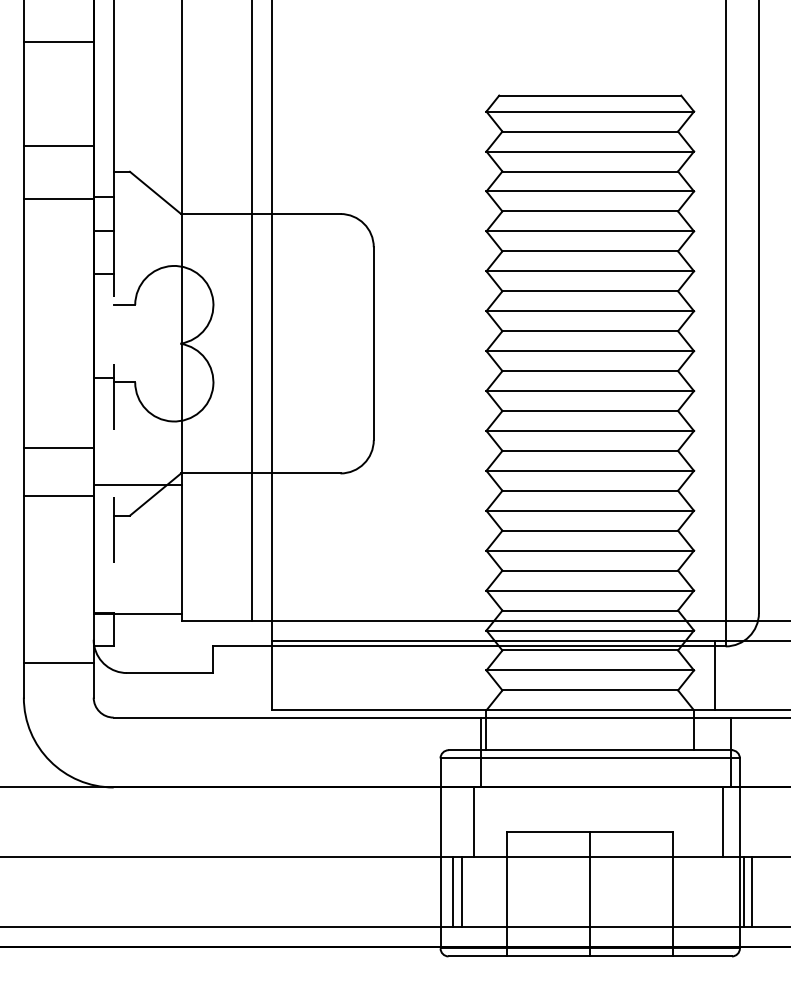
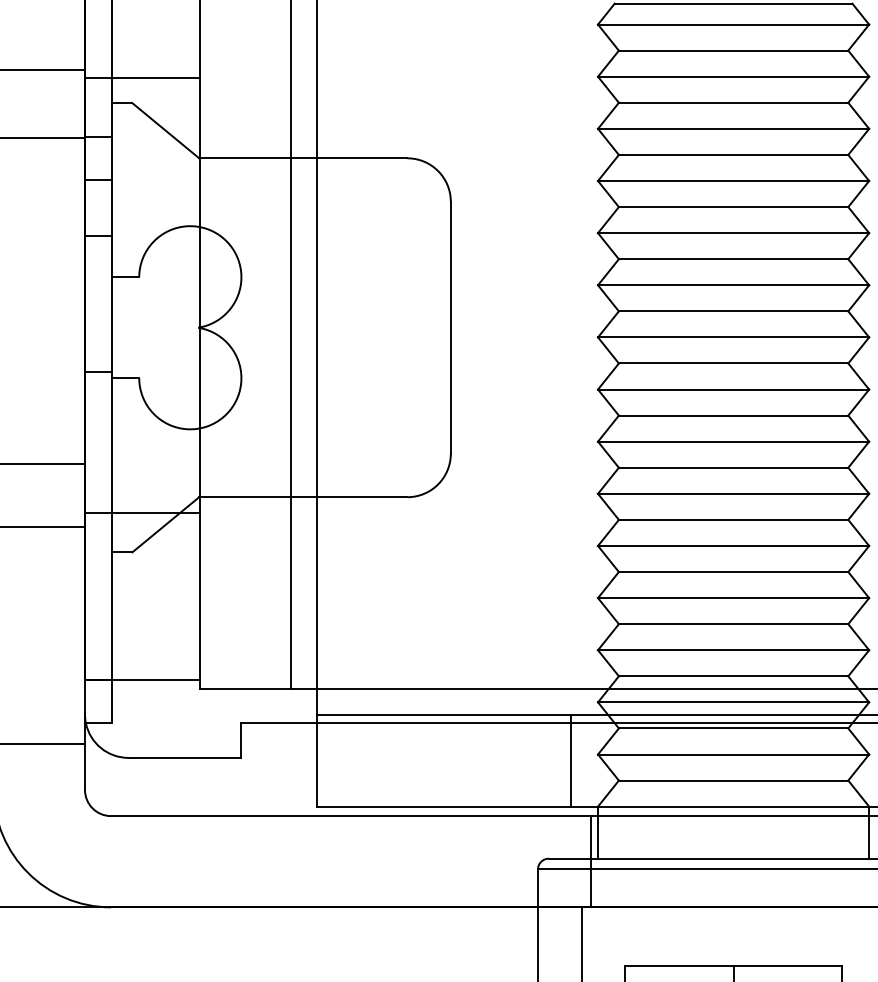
line: (137, 152) -> (142, 77), added
line: (114, 422) -> (112, 430), dashed -> solid
line: (465, 675) -> (570, 761), added

